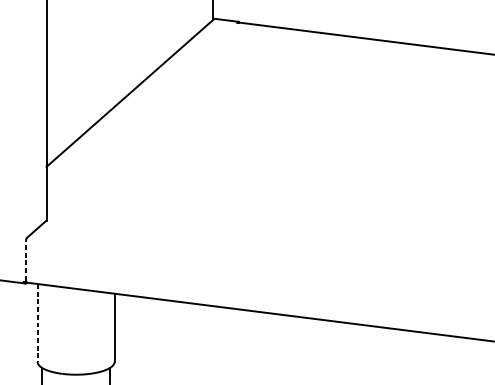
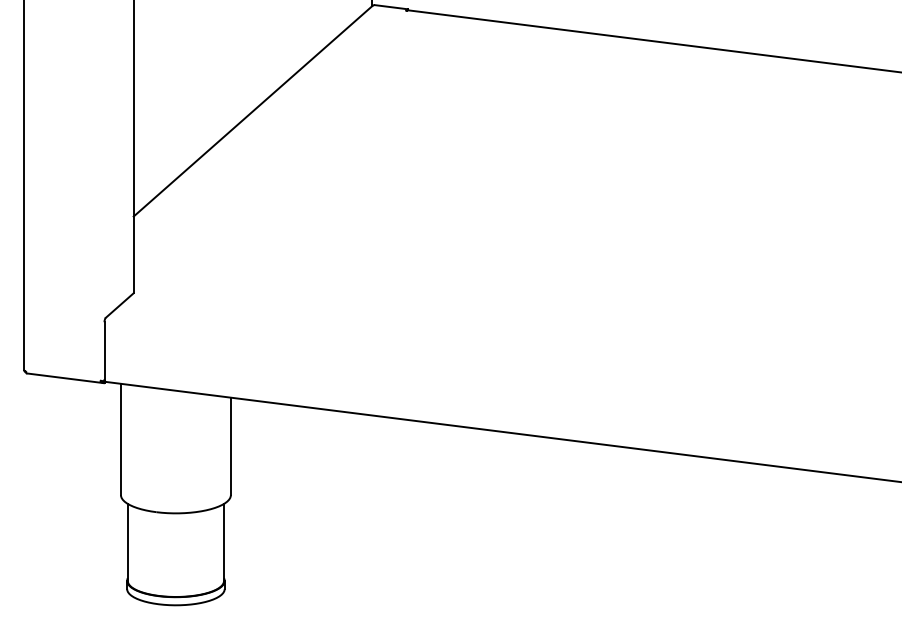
line: (26, 260) -> (104, 350), dashed -> solid
line: (37, 323) -> (120, 439), dashed -> solid

